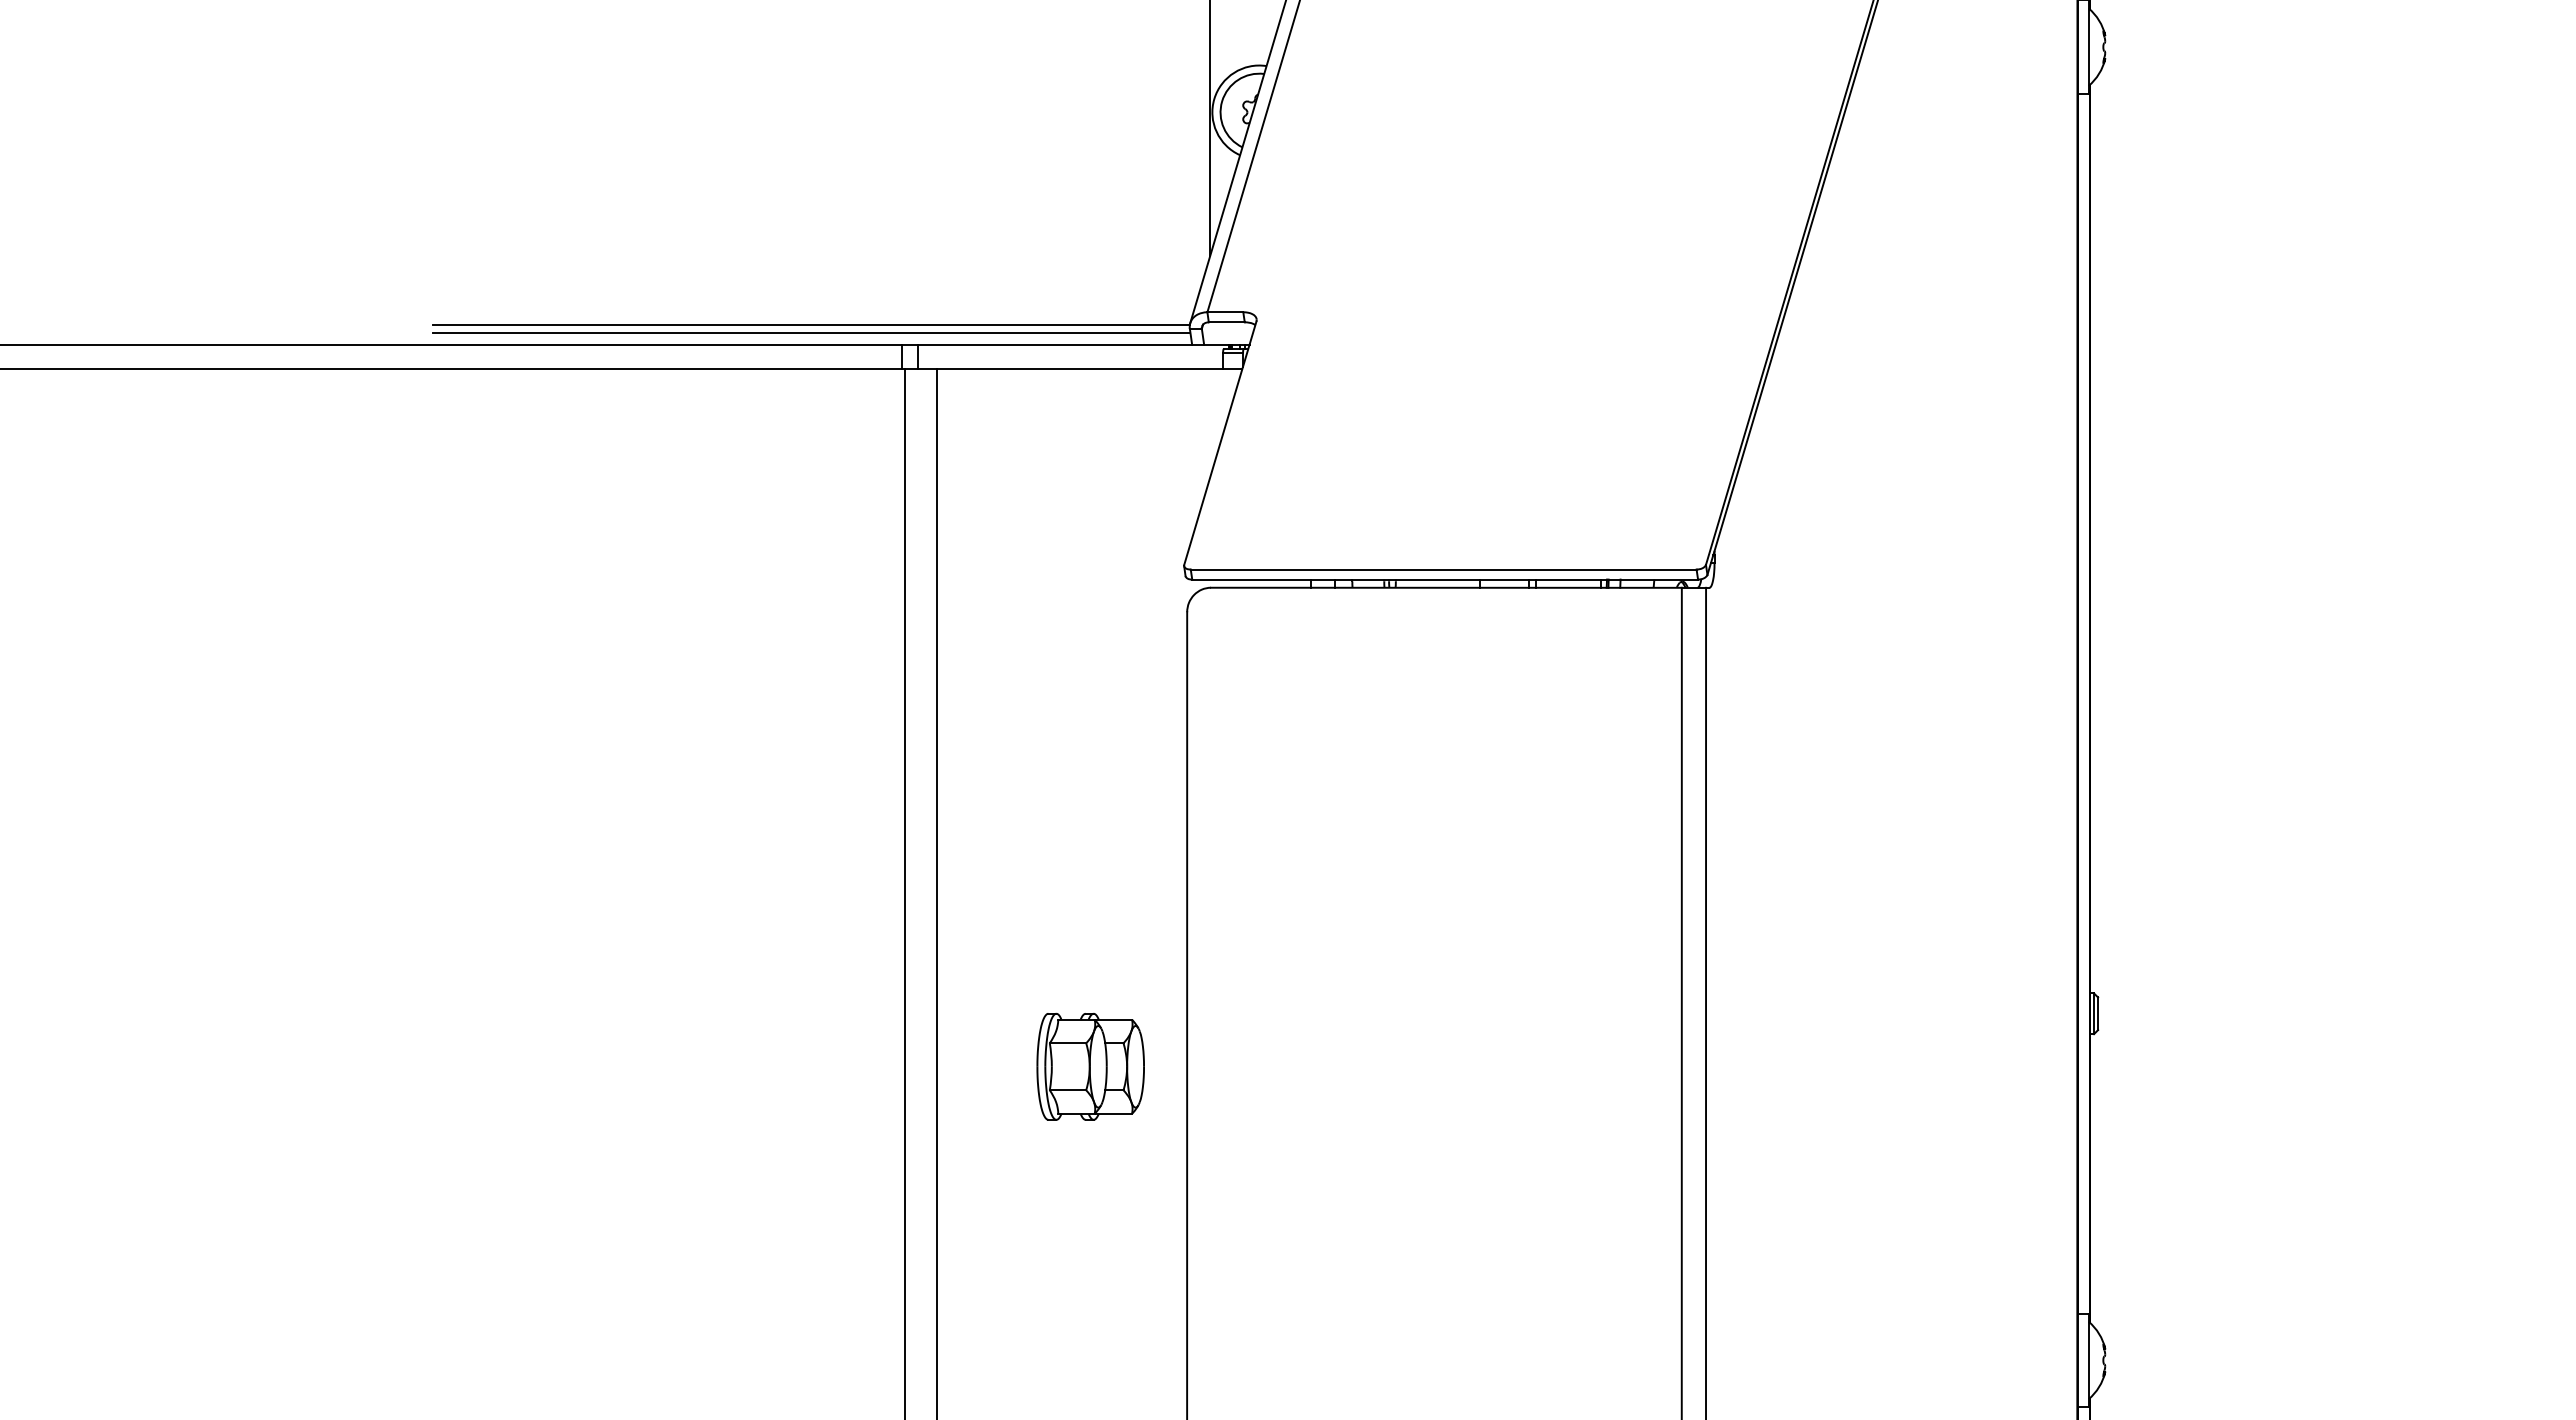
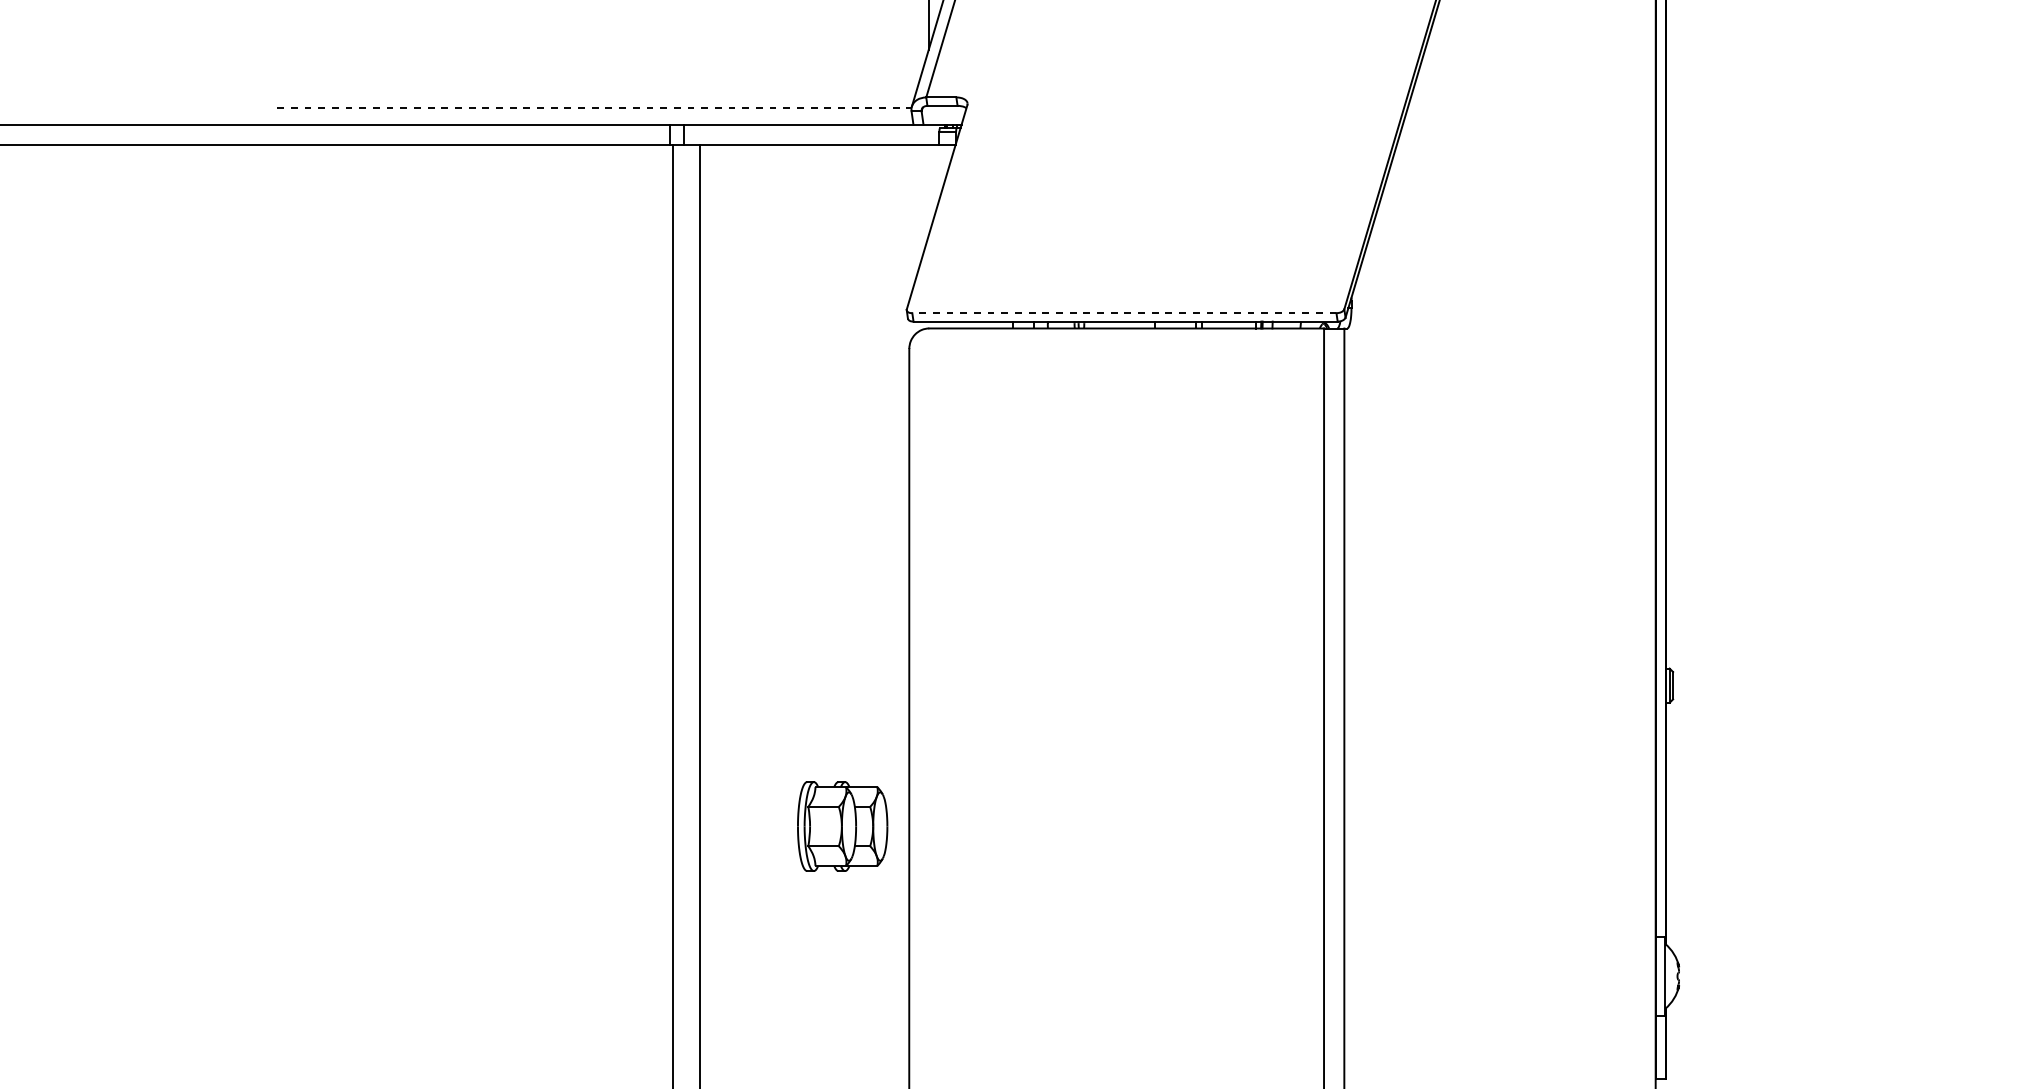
line: (812, 324) -> (595, 107), solid -> dashed
line: (811, 332) -> (594, 114), removed
line: (1443, 569) -> (1124, 313), solid -> dashed
part: (1090, 1066) -> (842, 826), moved

